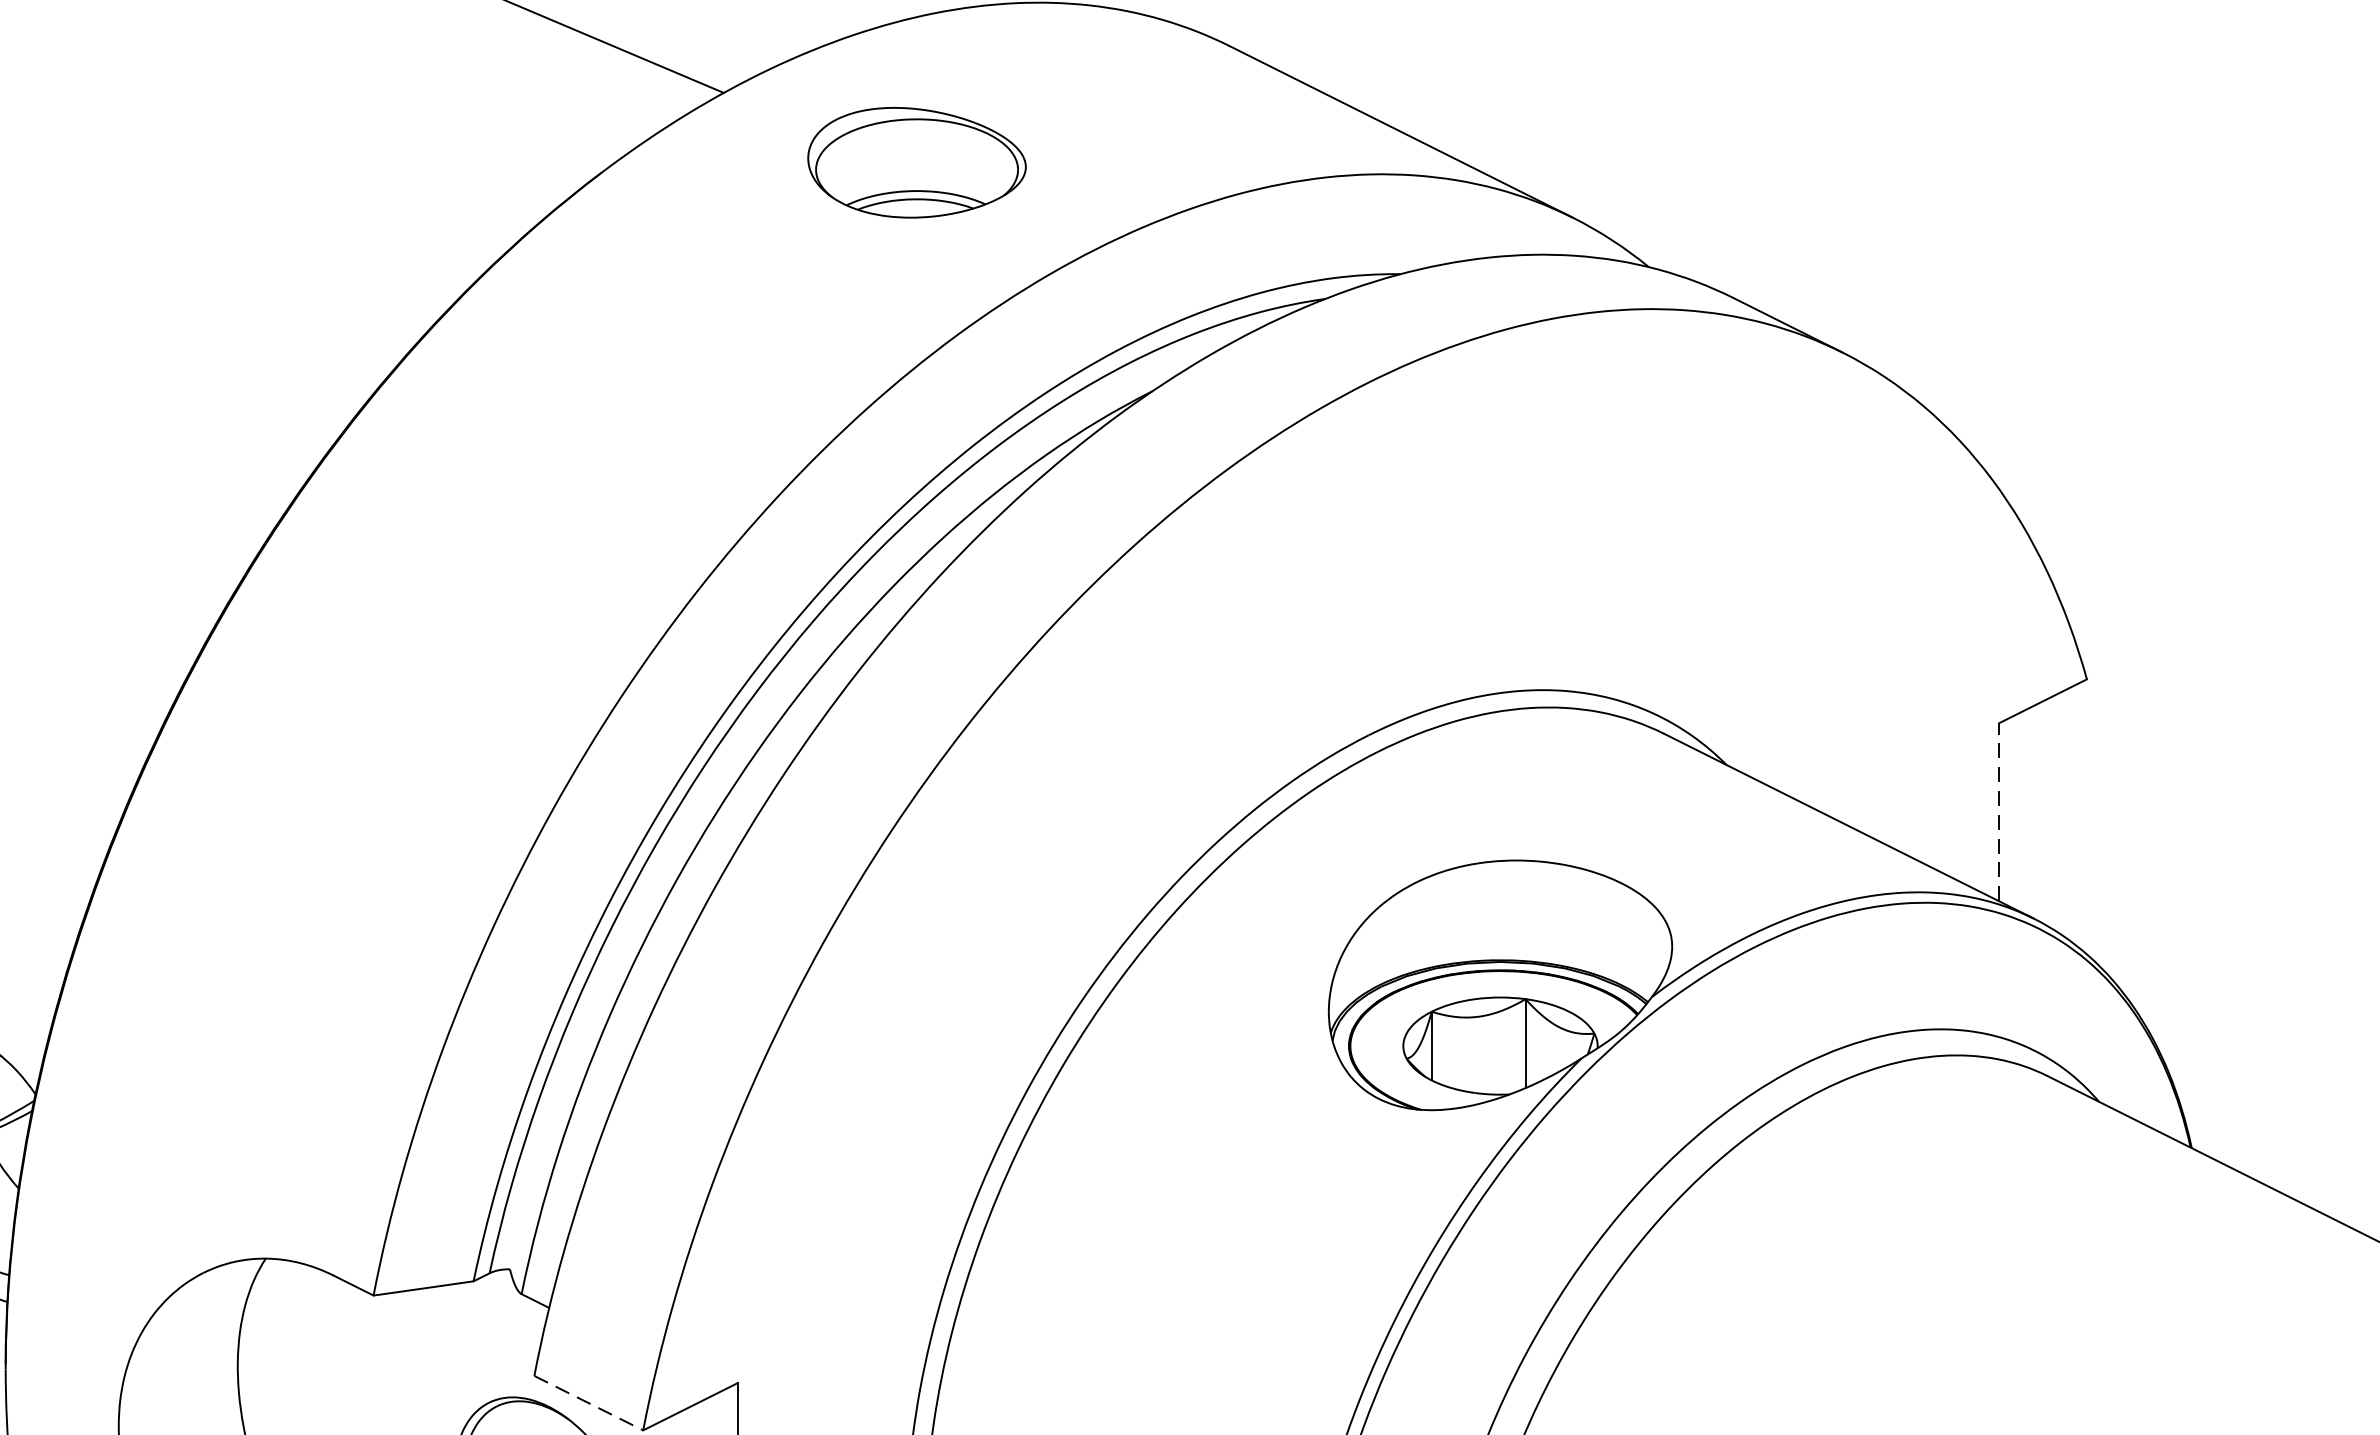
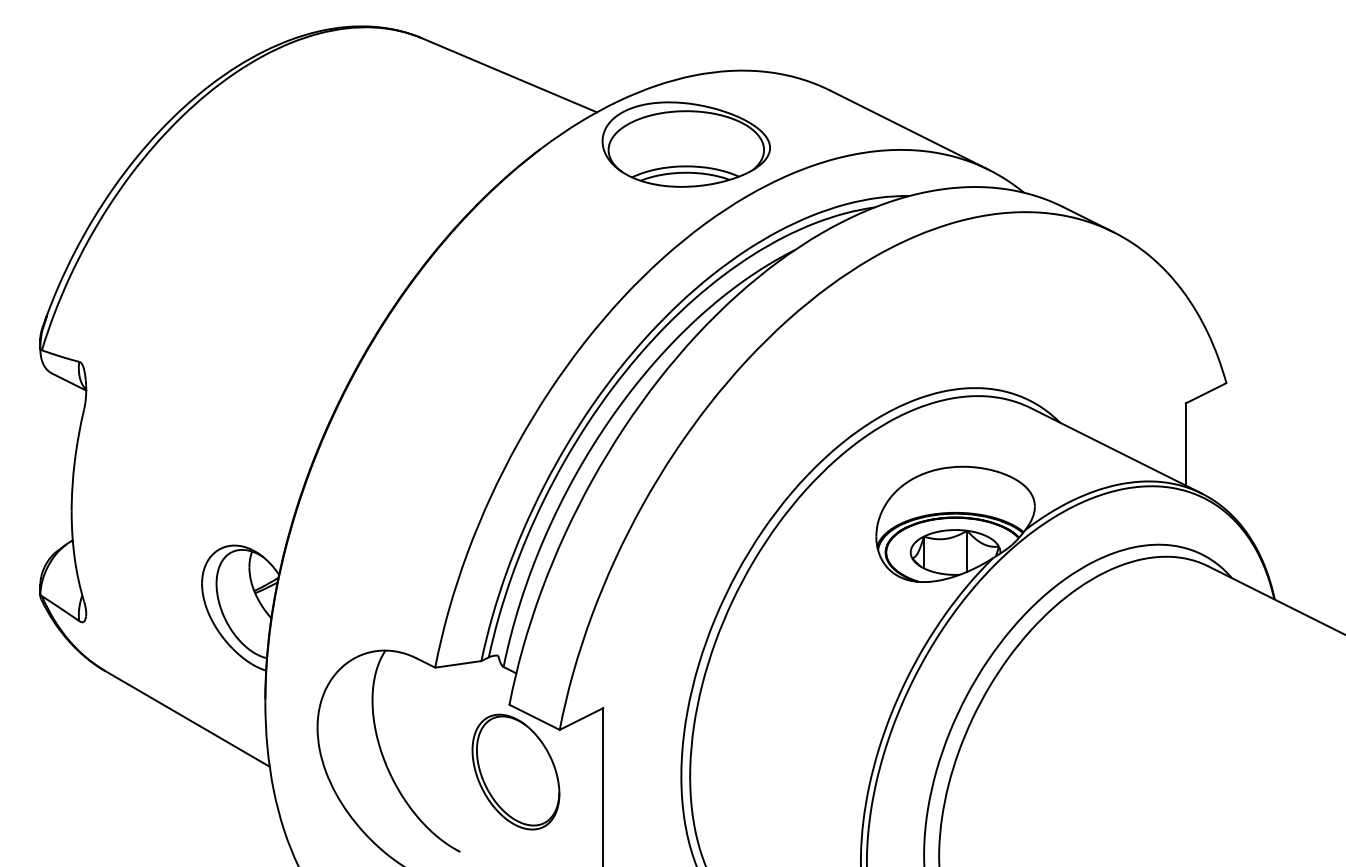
part: (915, 162) -> (685, 144), size x1.67
line: (1998, 812) -> (1185, 444), dashed -> solid
line: (590, 1403) -> (535, 717), dashed -> solid

